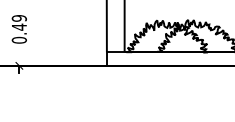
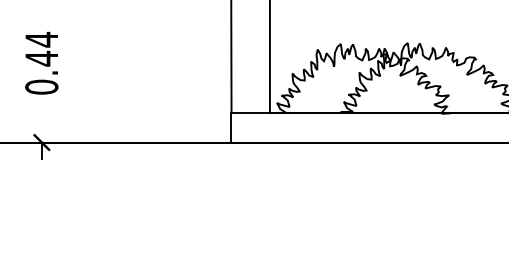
text: (18, 18) -> (39, 39), 0.49 -> 0.44

